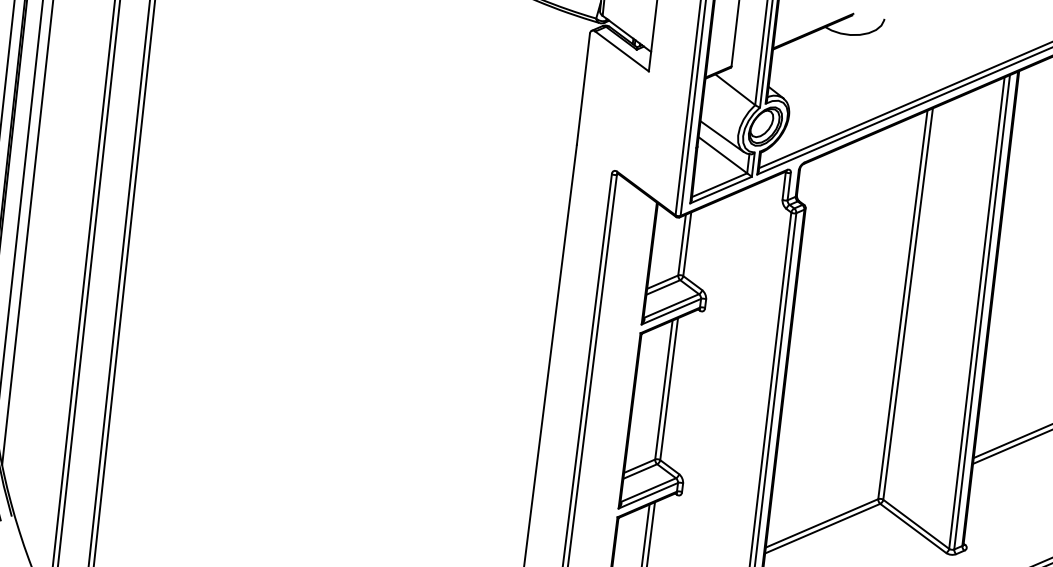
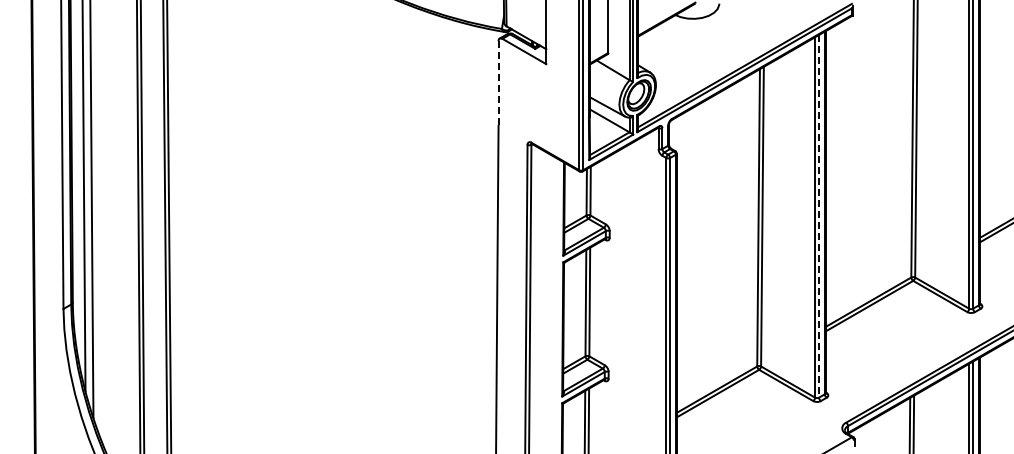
line: (583, 89) -> (498, 83), solid -> dashed
line: (982, 312) -> (819, 216), solid -> dashed

